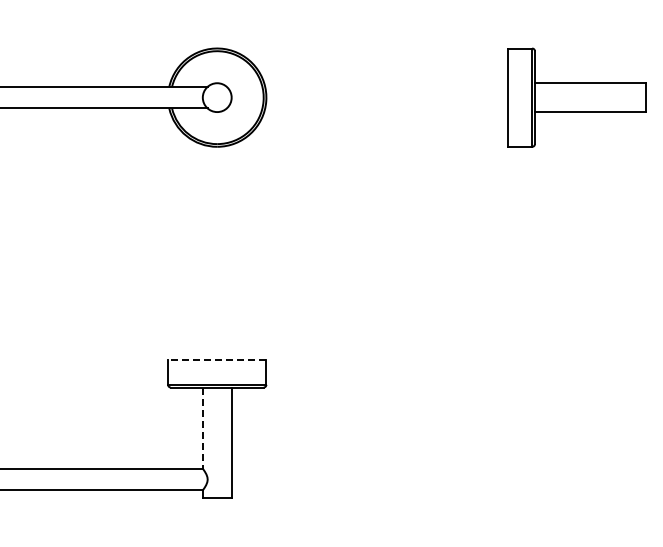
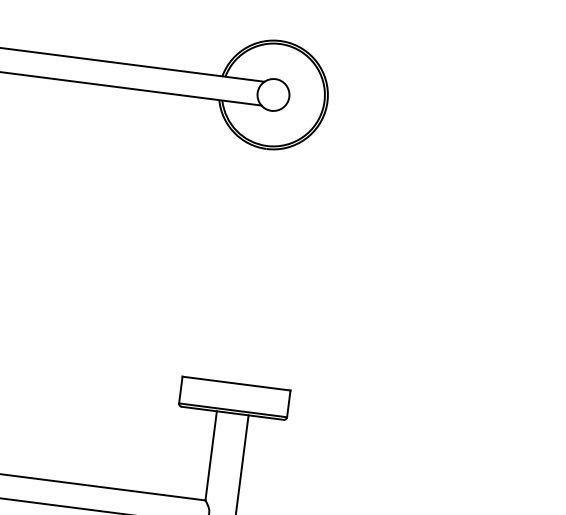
line: (216, 360) -> (235, 383), dashed -> solid
line: (202, 428) -> (210, 456), dashed -> solid

